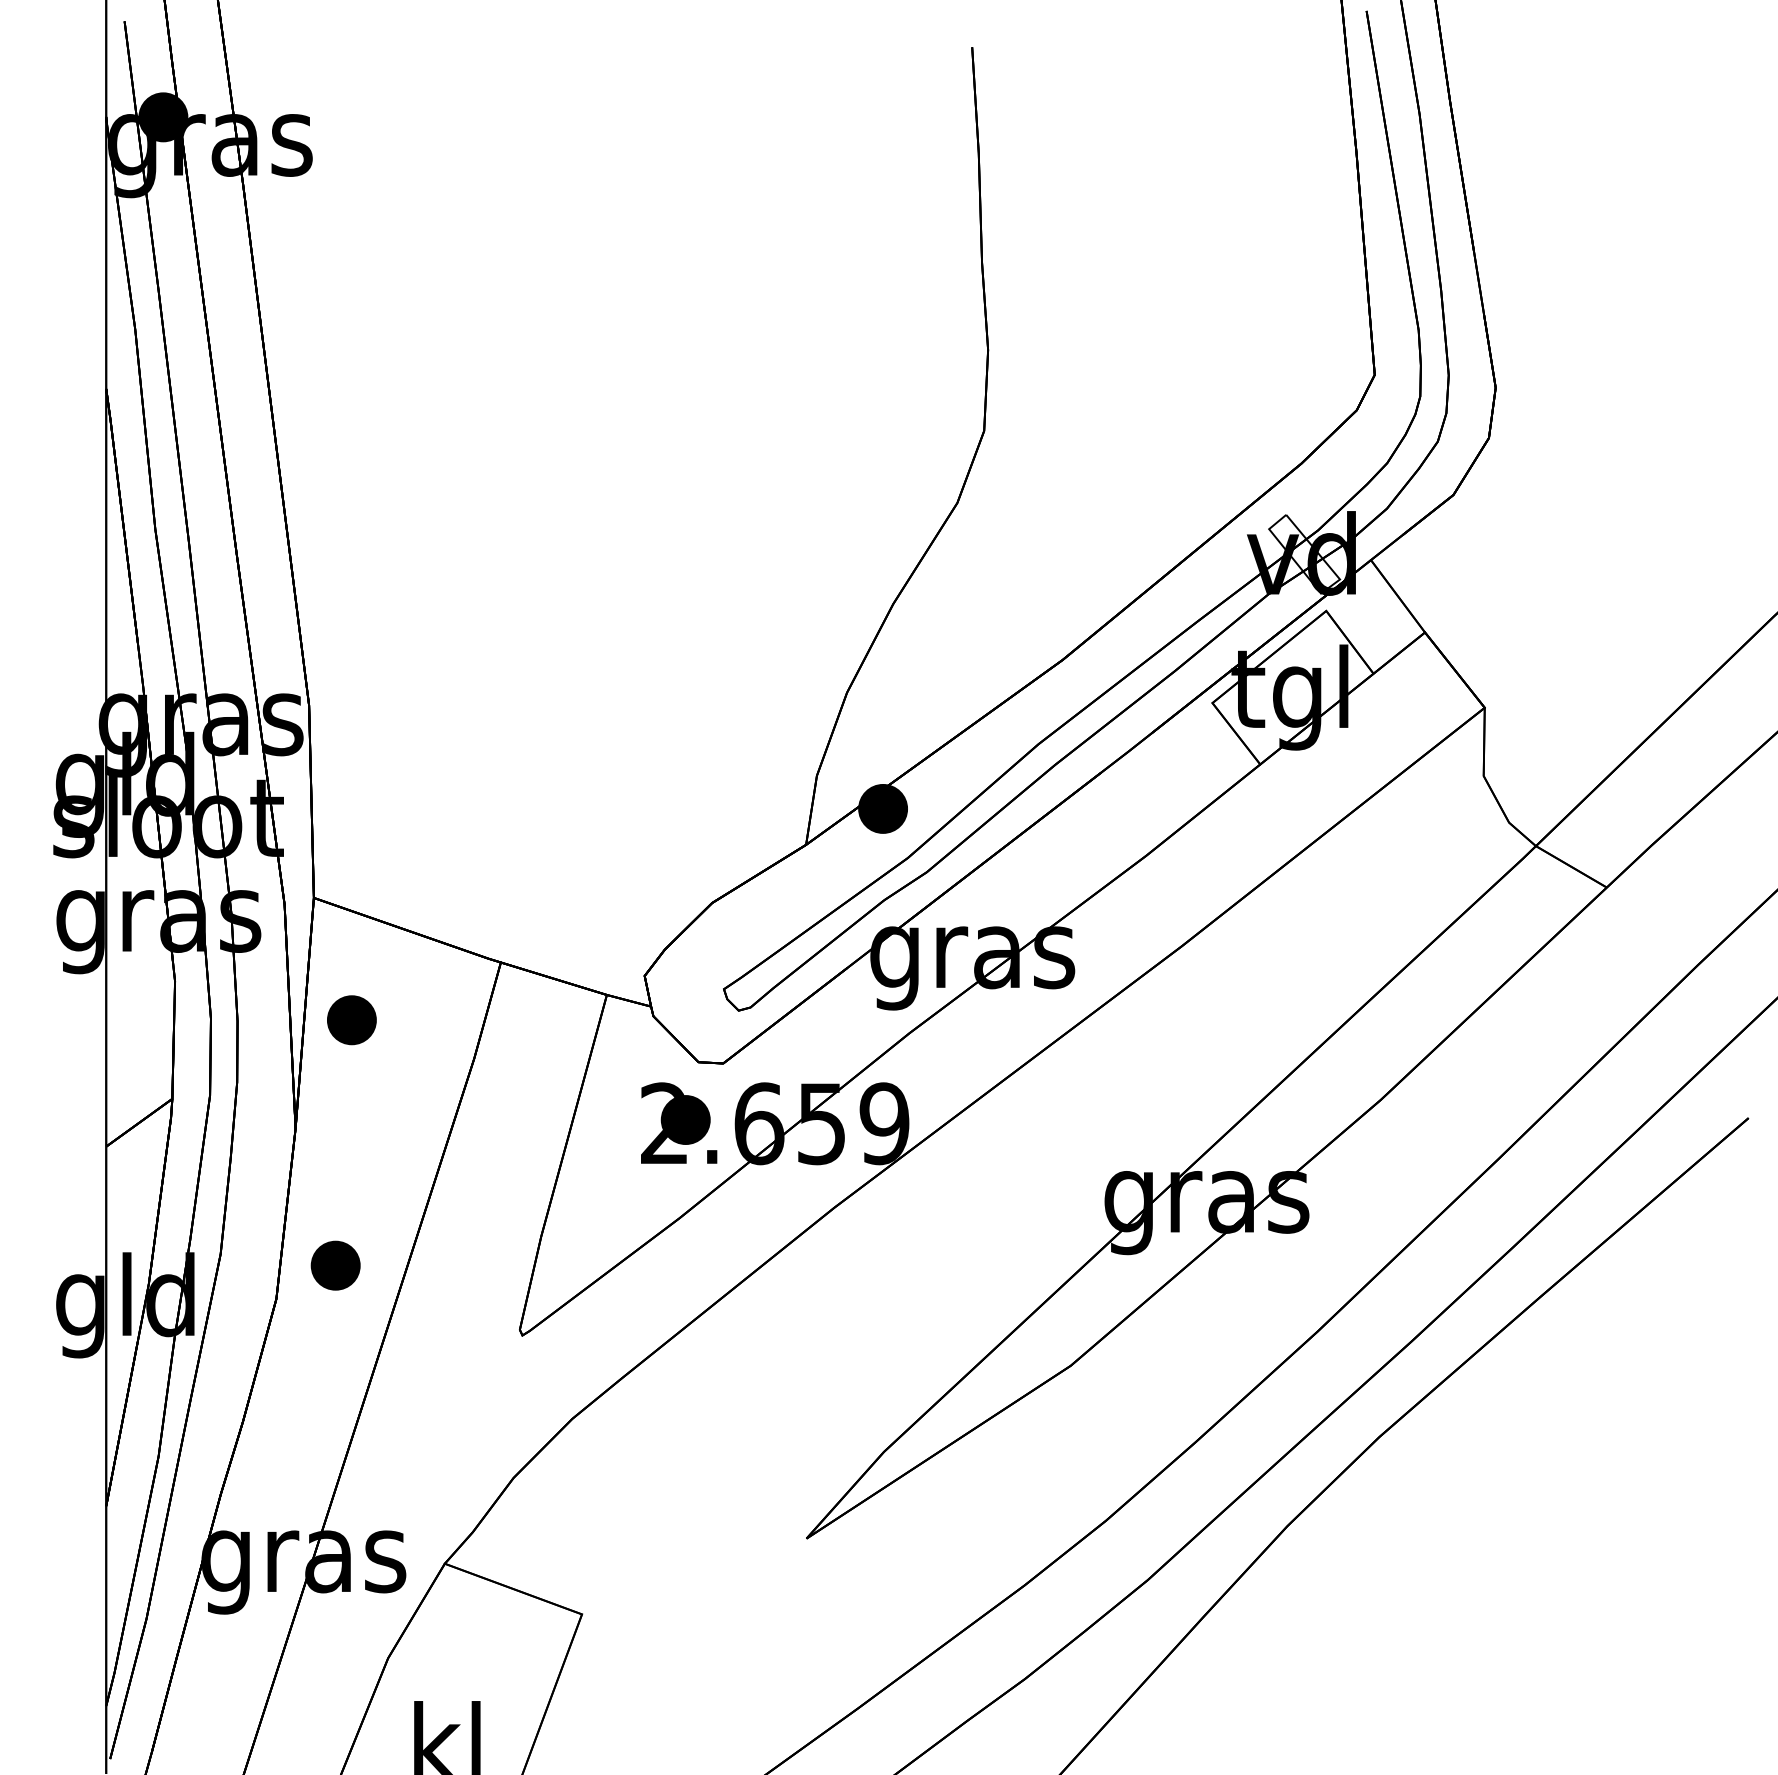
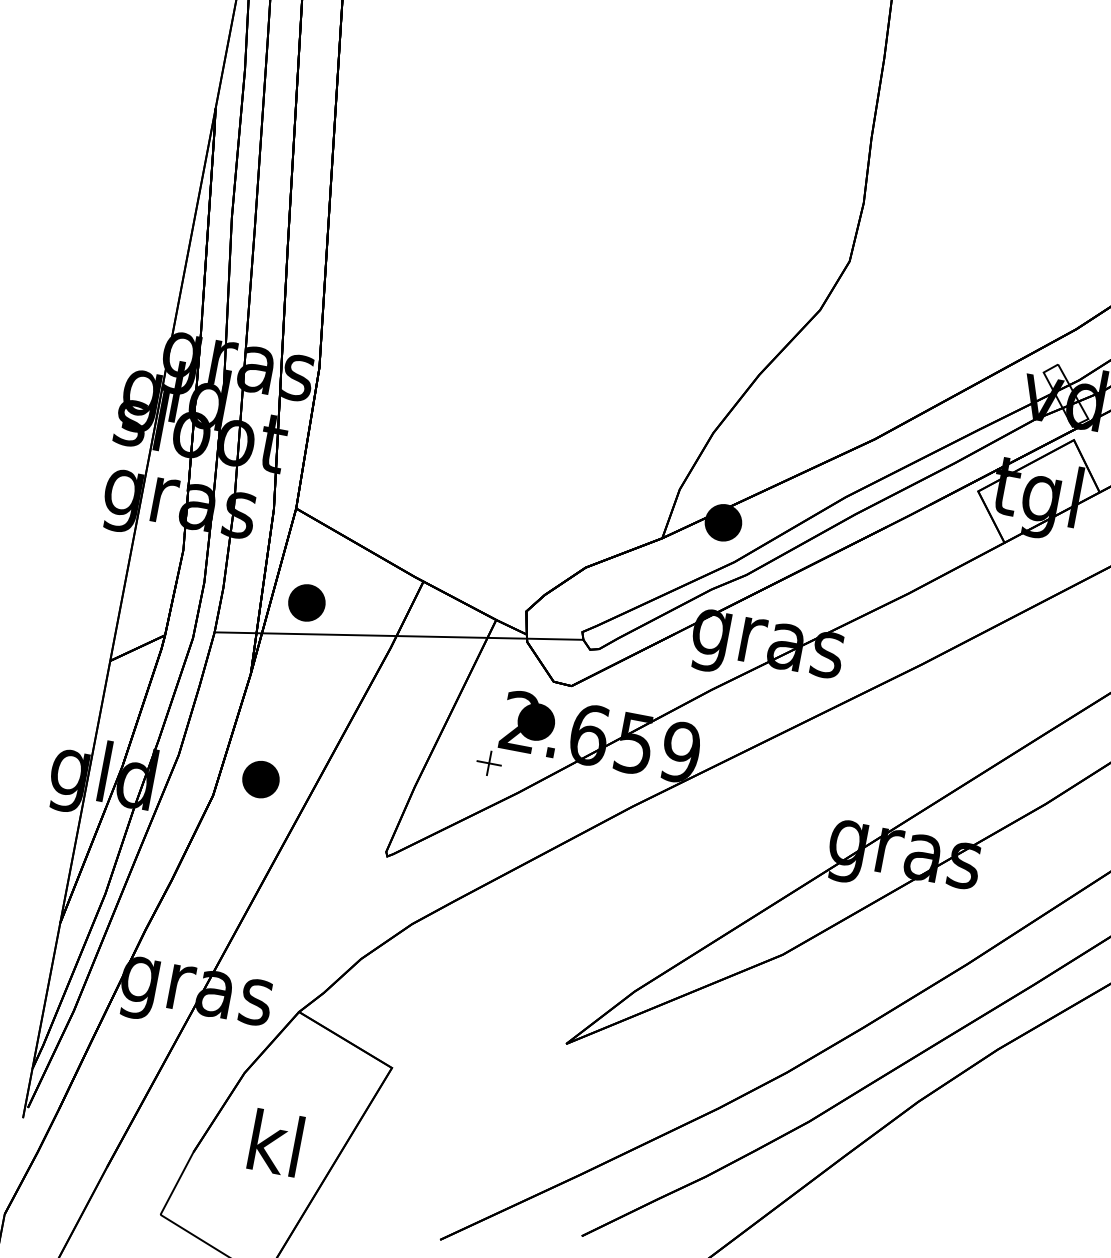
line: (482, 1040) -> (399, 635), added
part: (633, 1186) -> (489, 763), added

